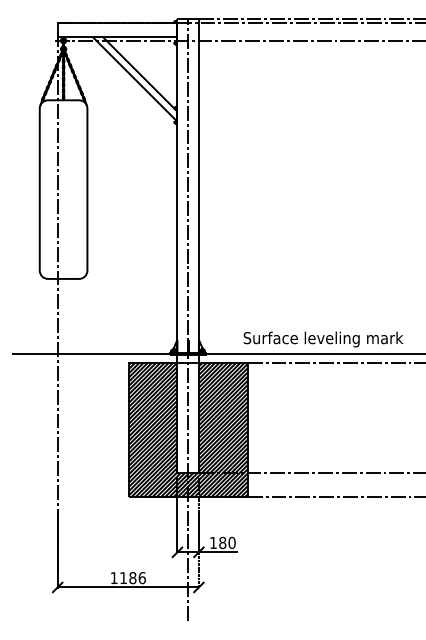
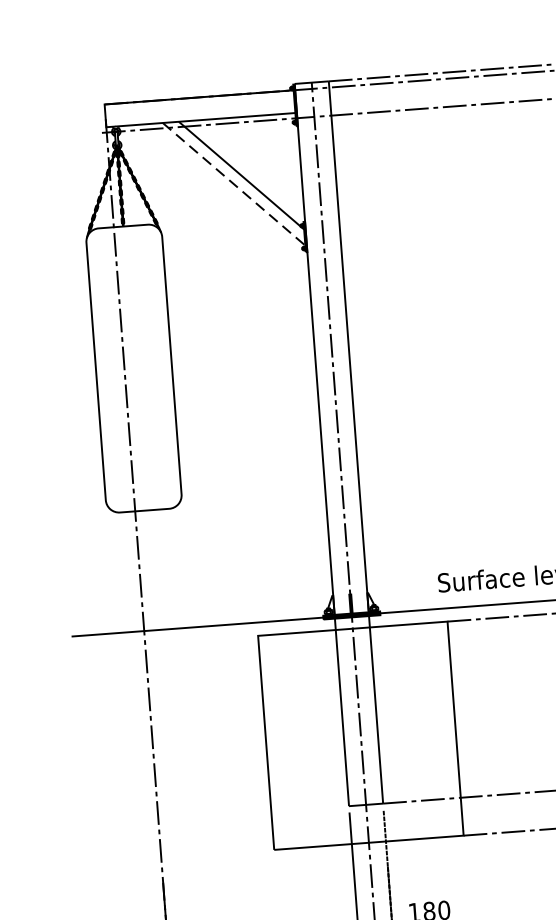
line: (134, 79) -> (233, 184), solid -> dashed
hatch: (187, 429) -> (359, 735), removed

